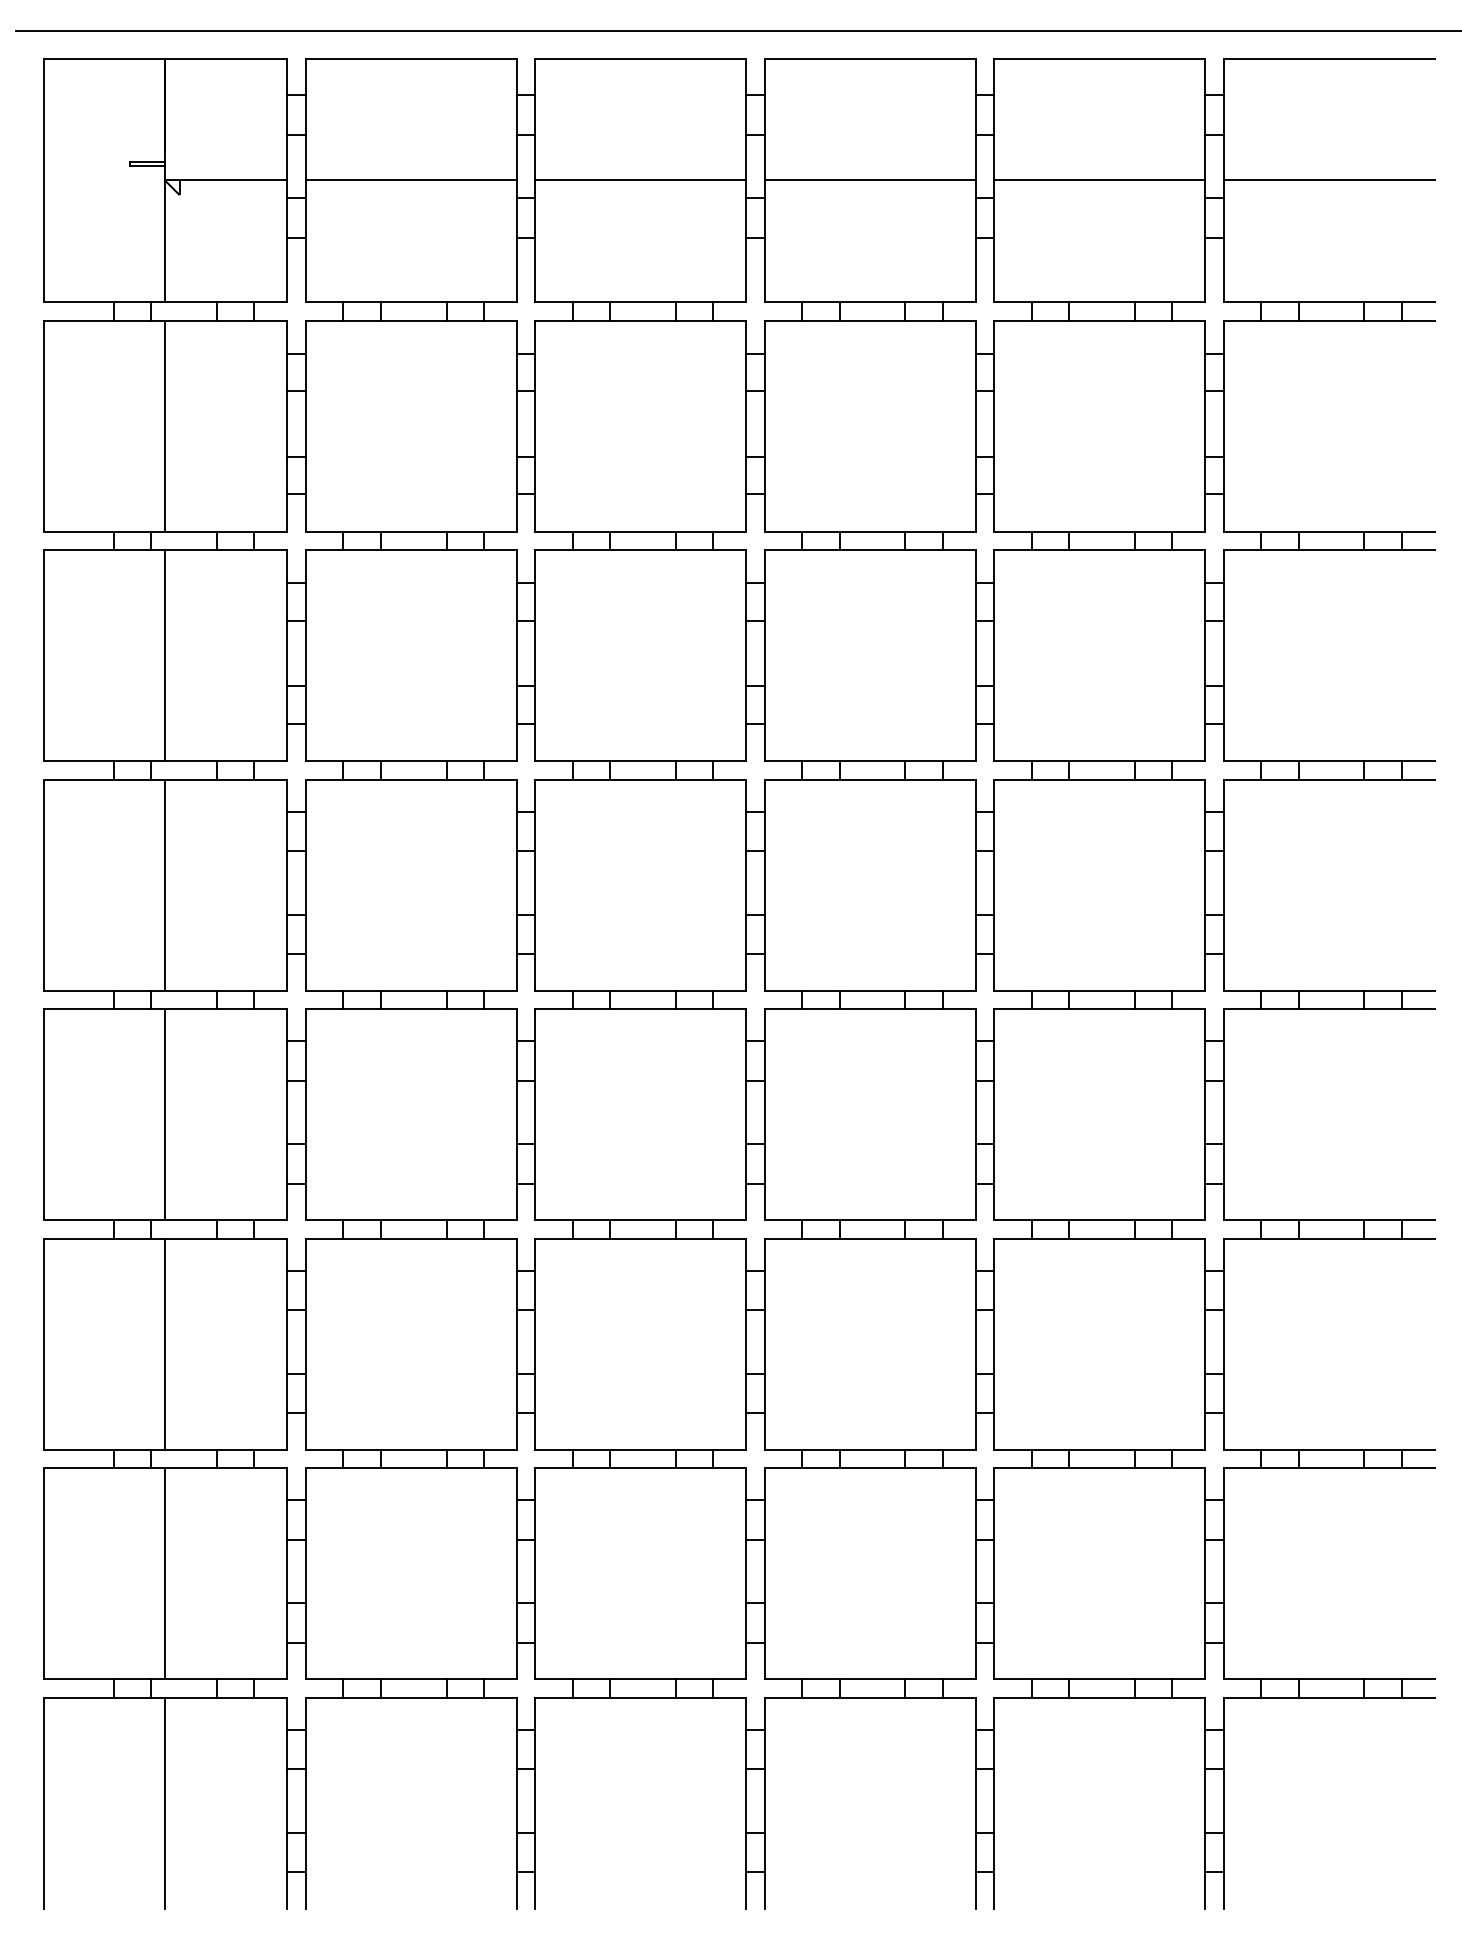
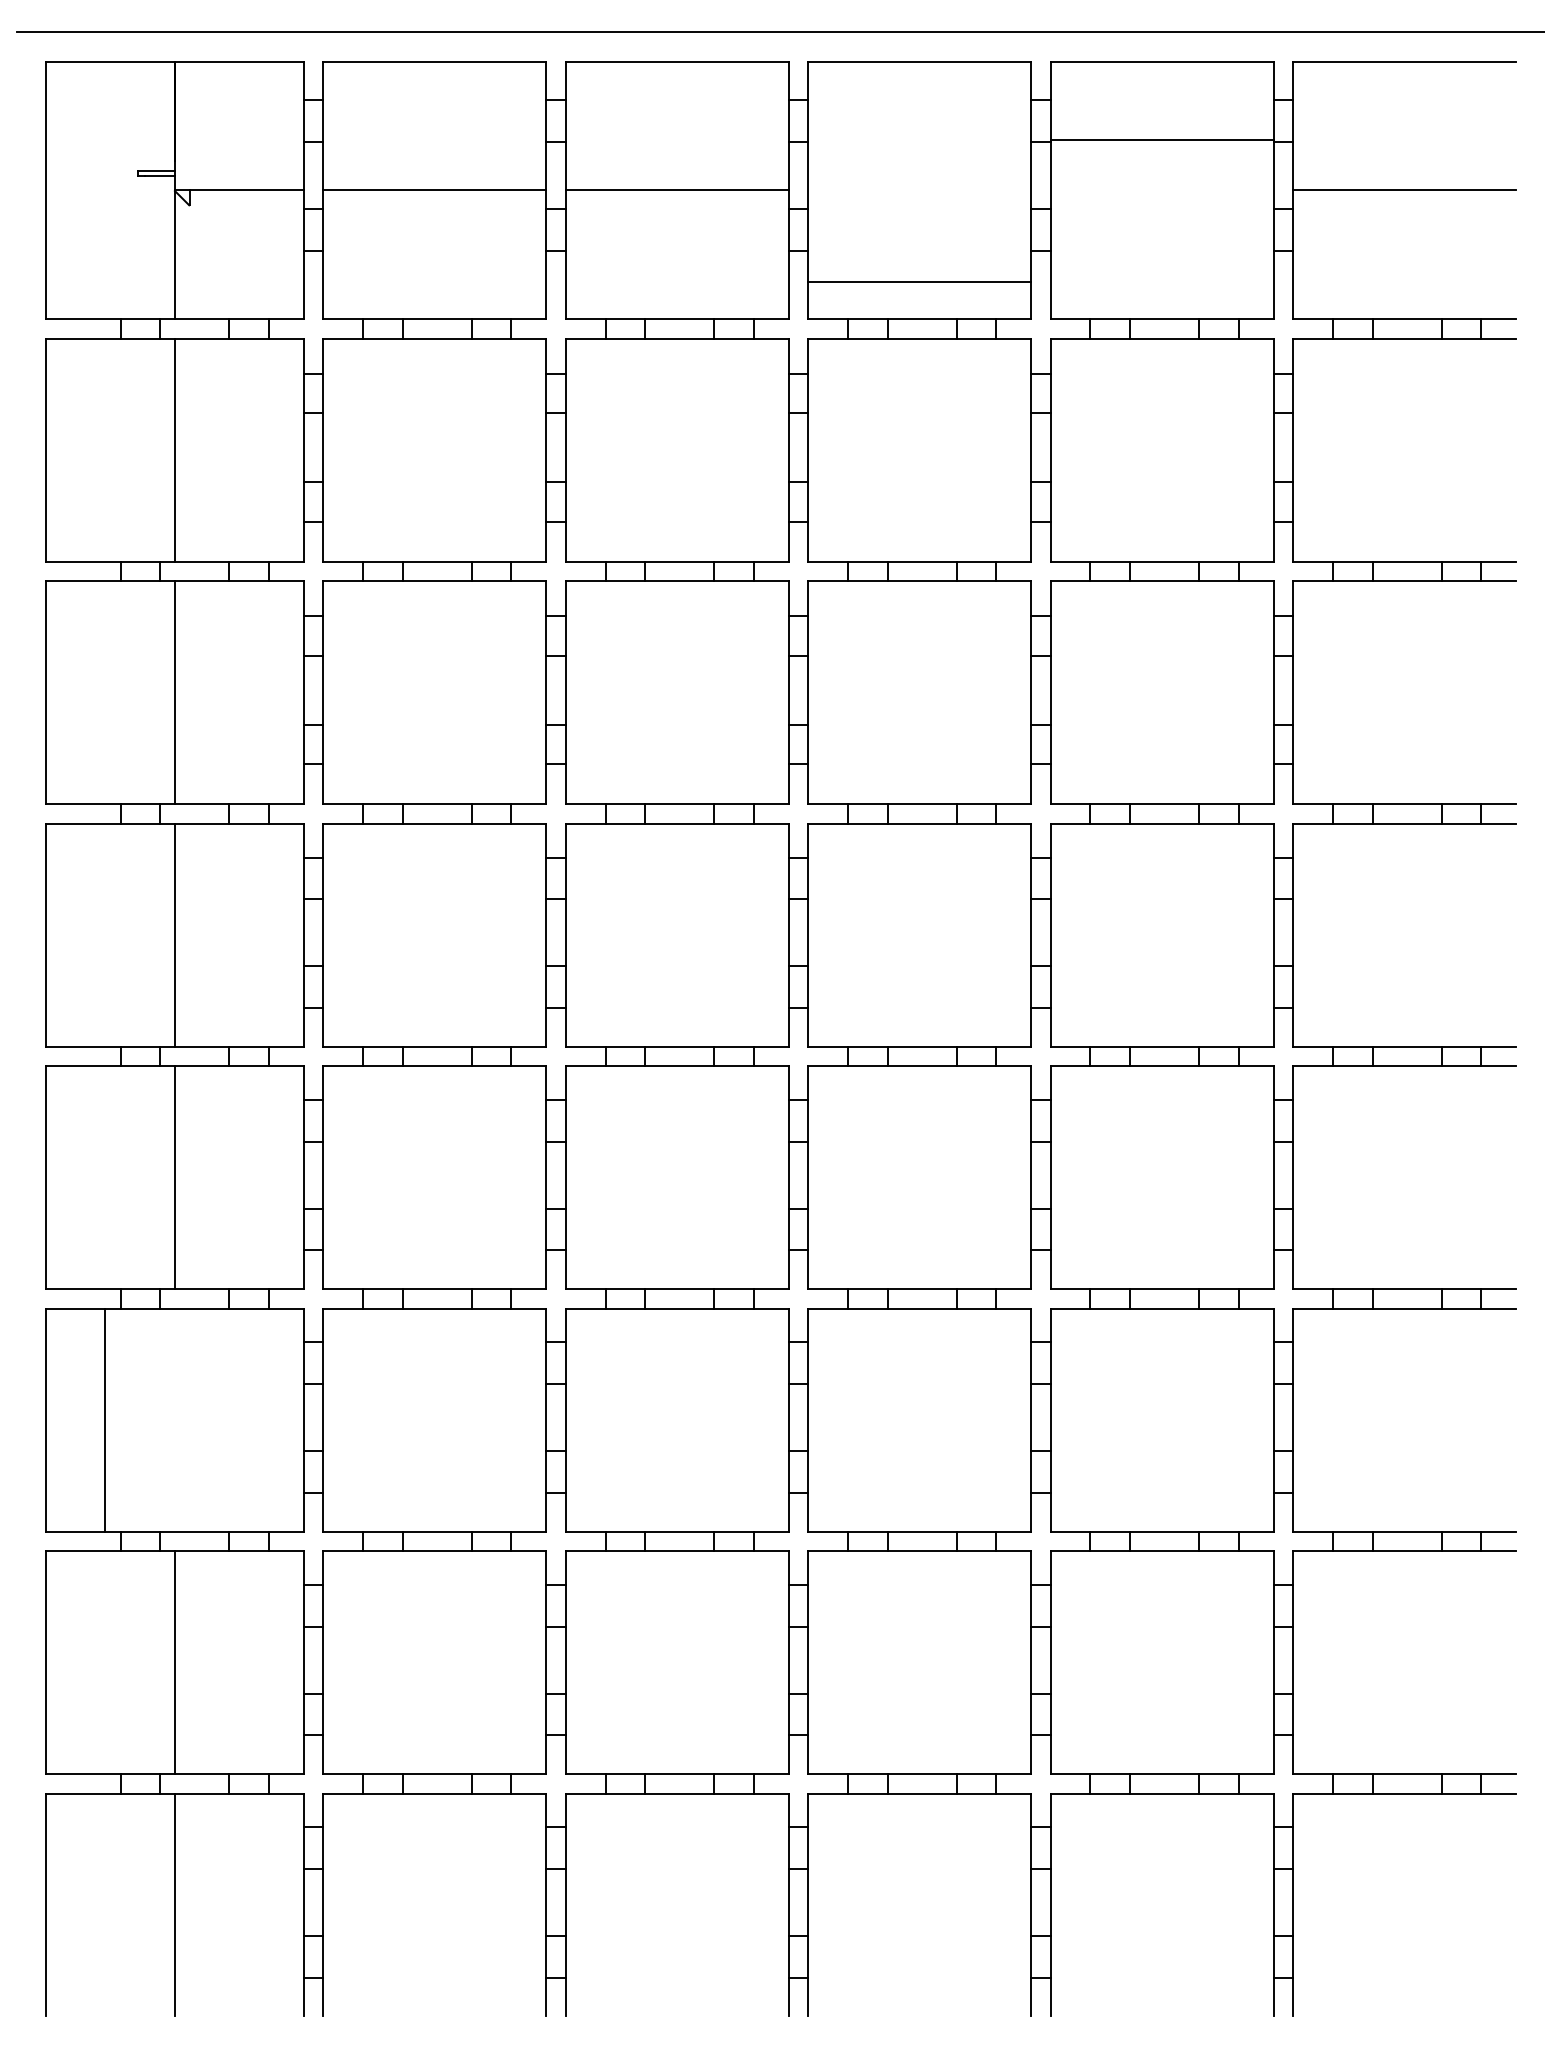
line: (870, 180) -> (919, 282), moved
line: (1099, 180) -> (1161, 140), moved
line: (165, 1343) -> (104, 1419), moved

